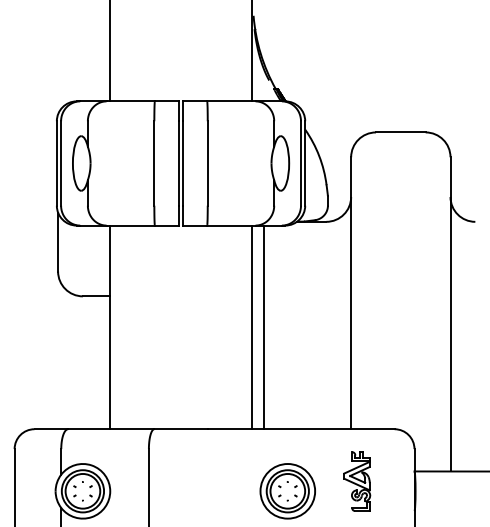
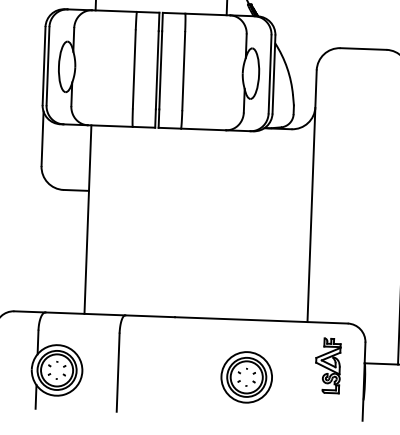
line: (251, 327) -> (218, 224), removed
line: (264, 327) -> (230, 224), removed
part: (357, 481) -> (328, 365), moved

